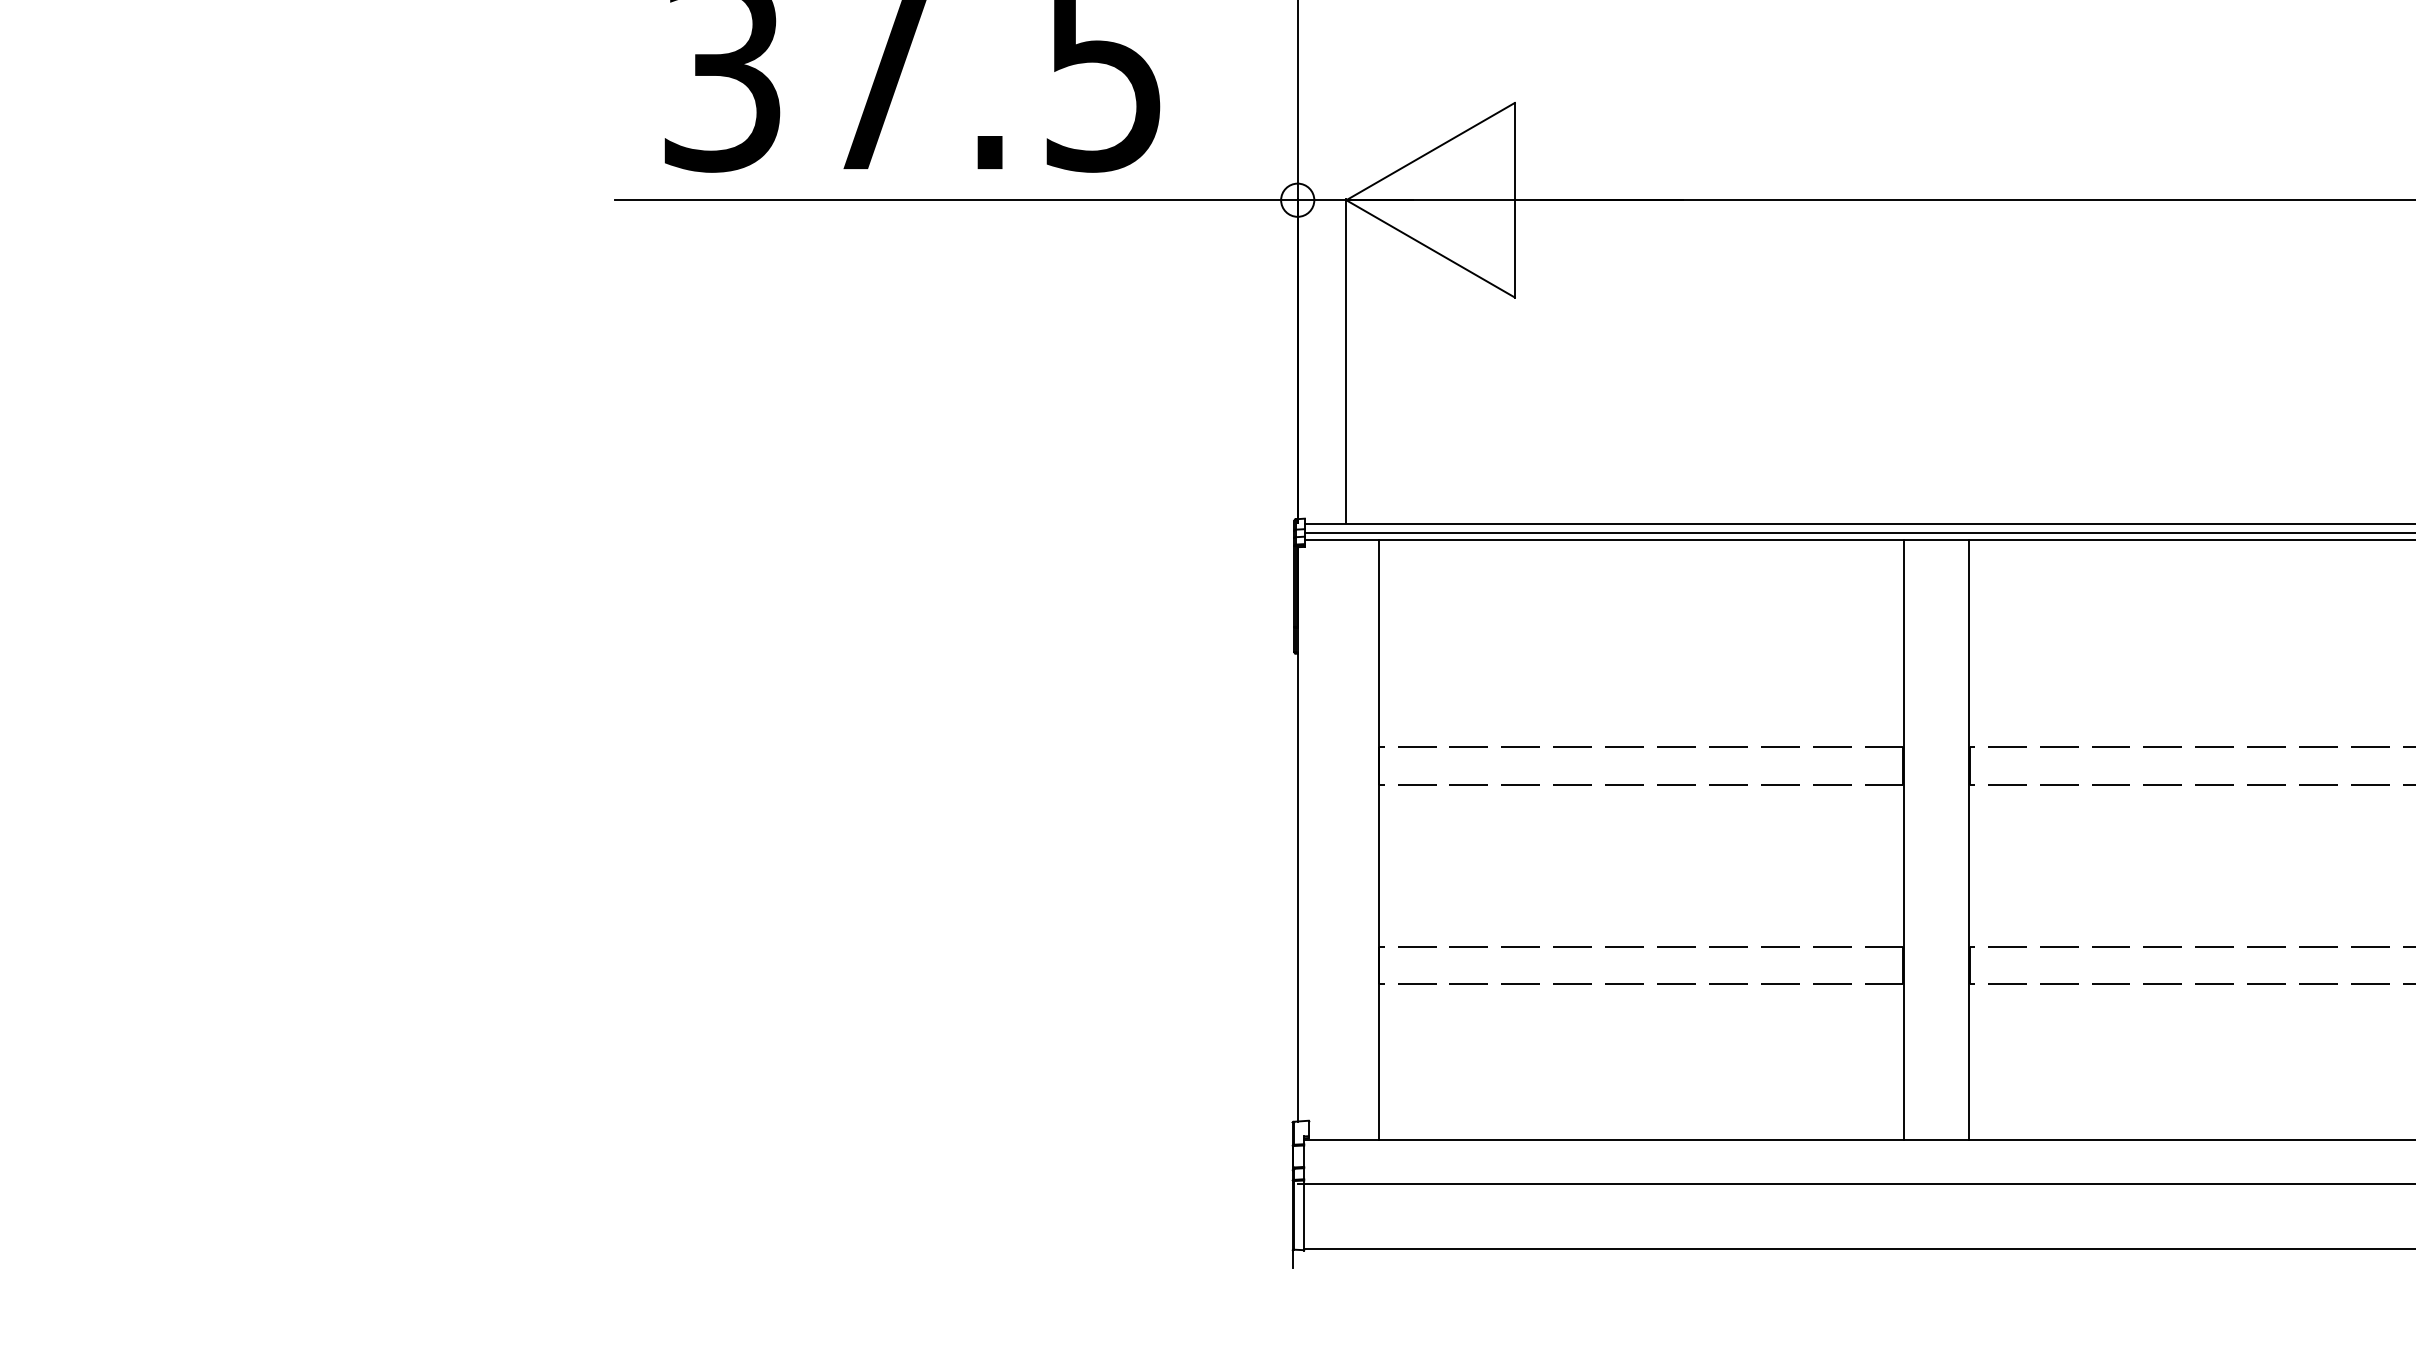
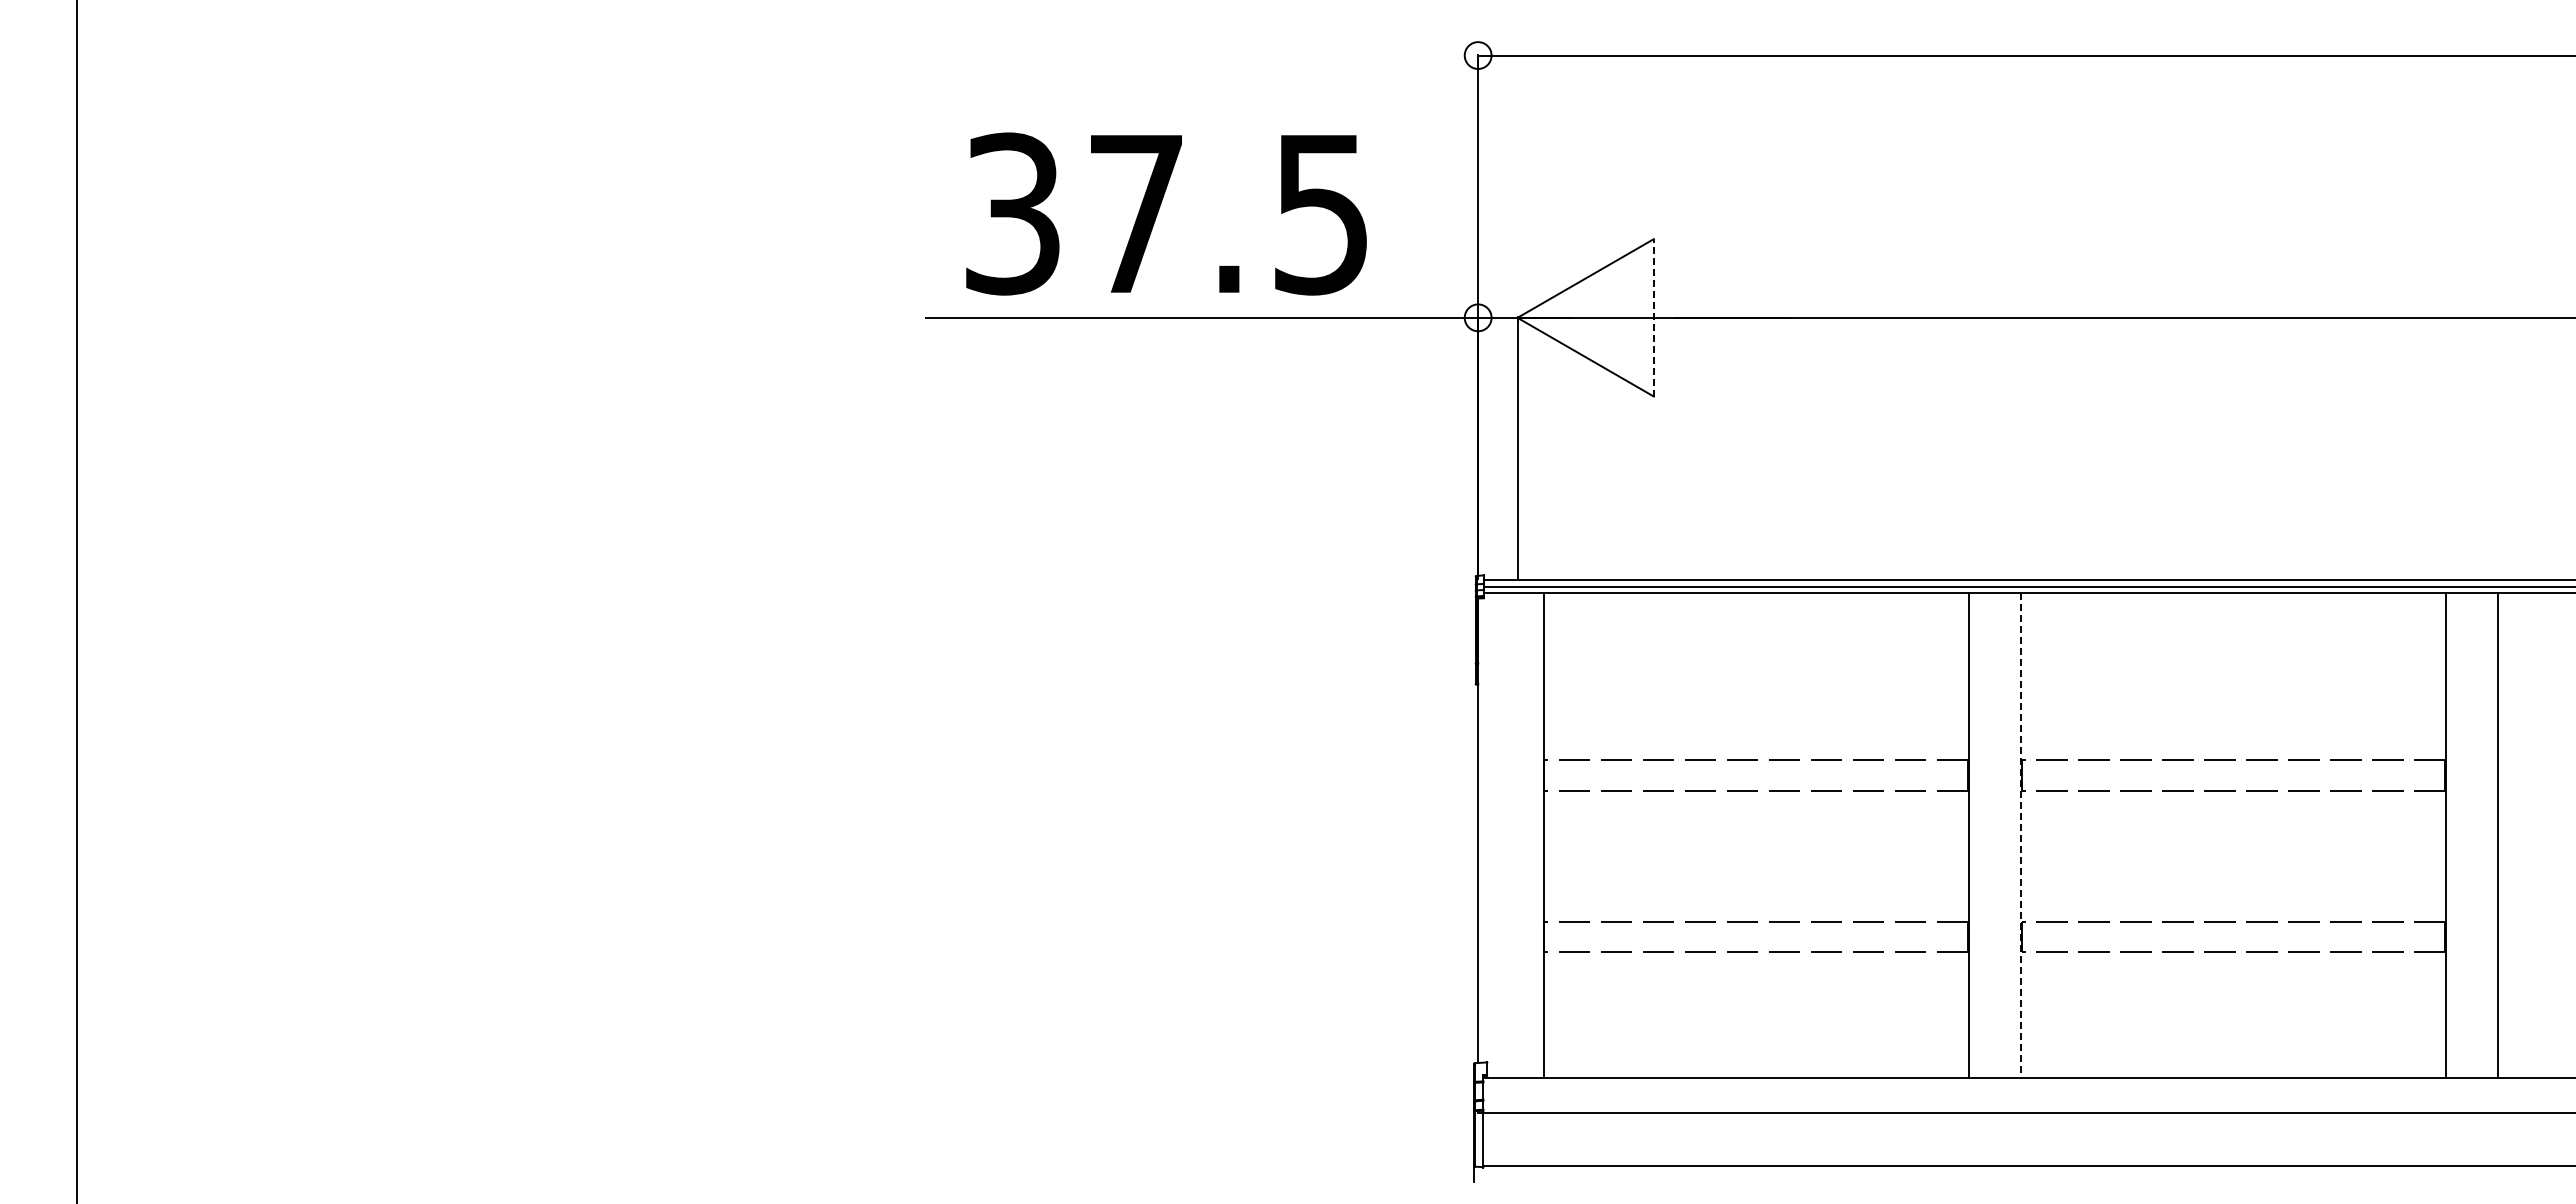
line: (1514, 199) -> (1653, 317), solid -> dashed
line: (1969, 840) -> (2021, 835), solid -> dashed

